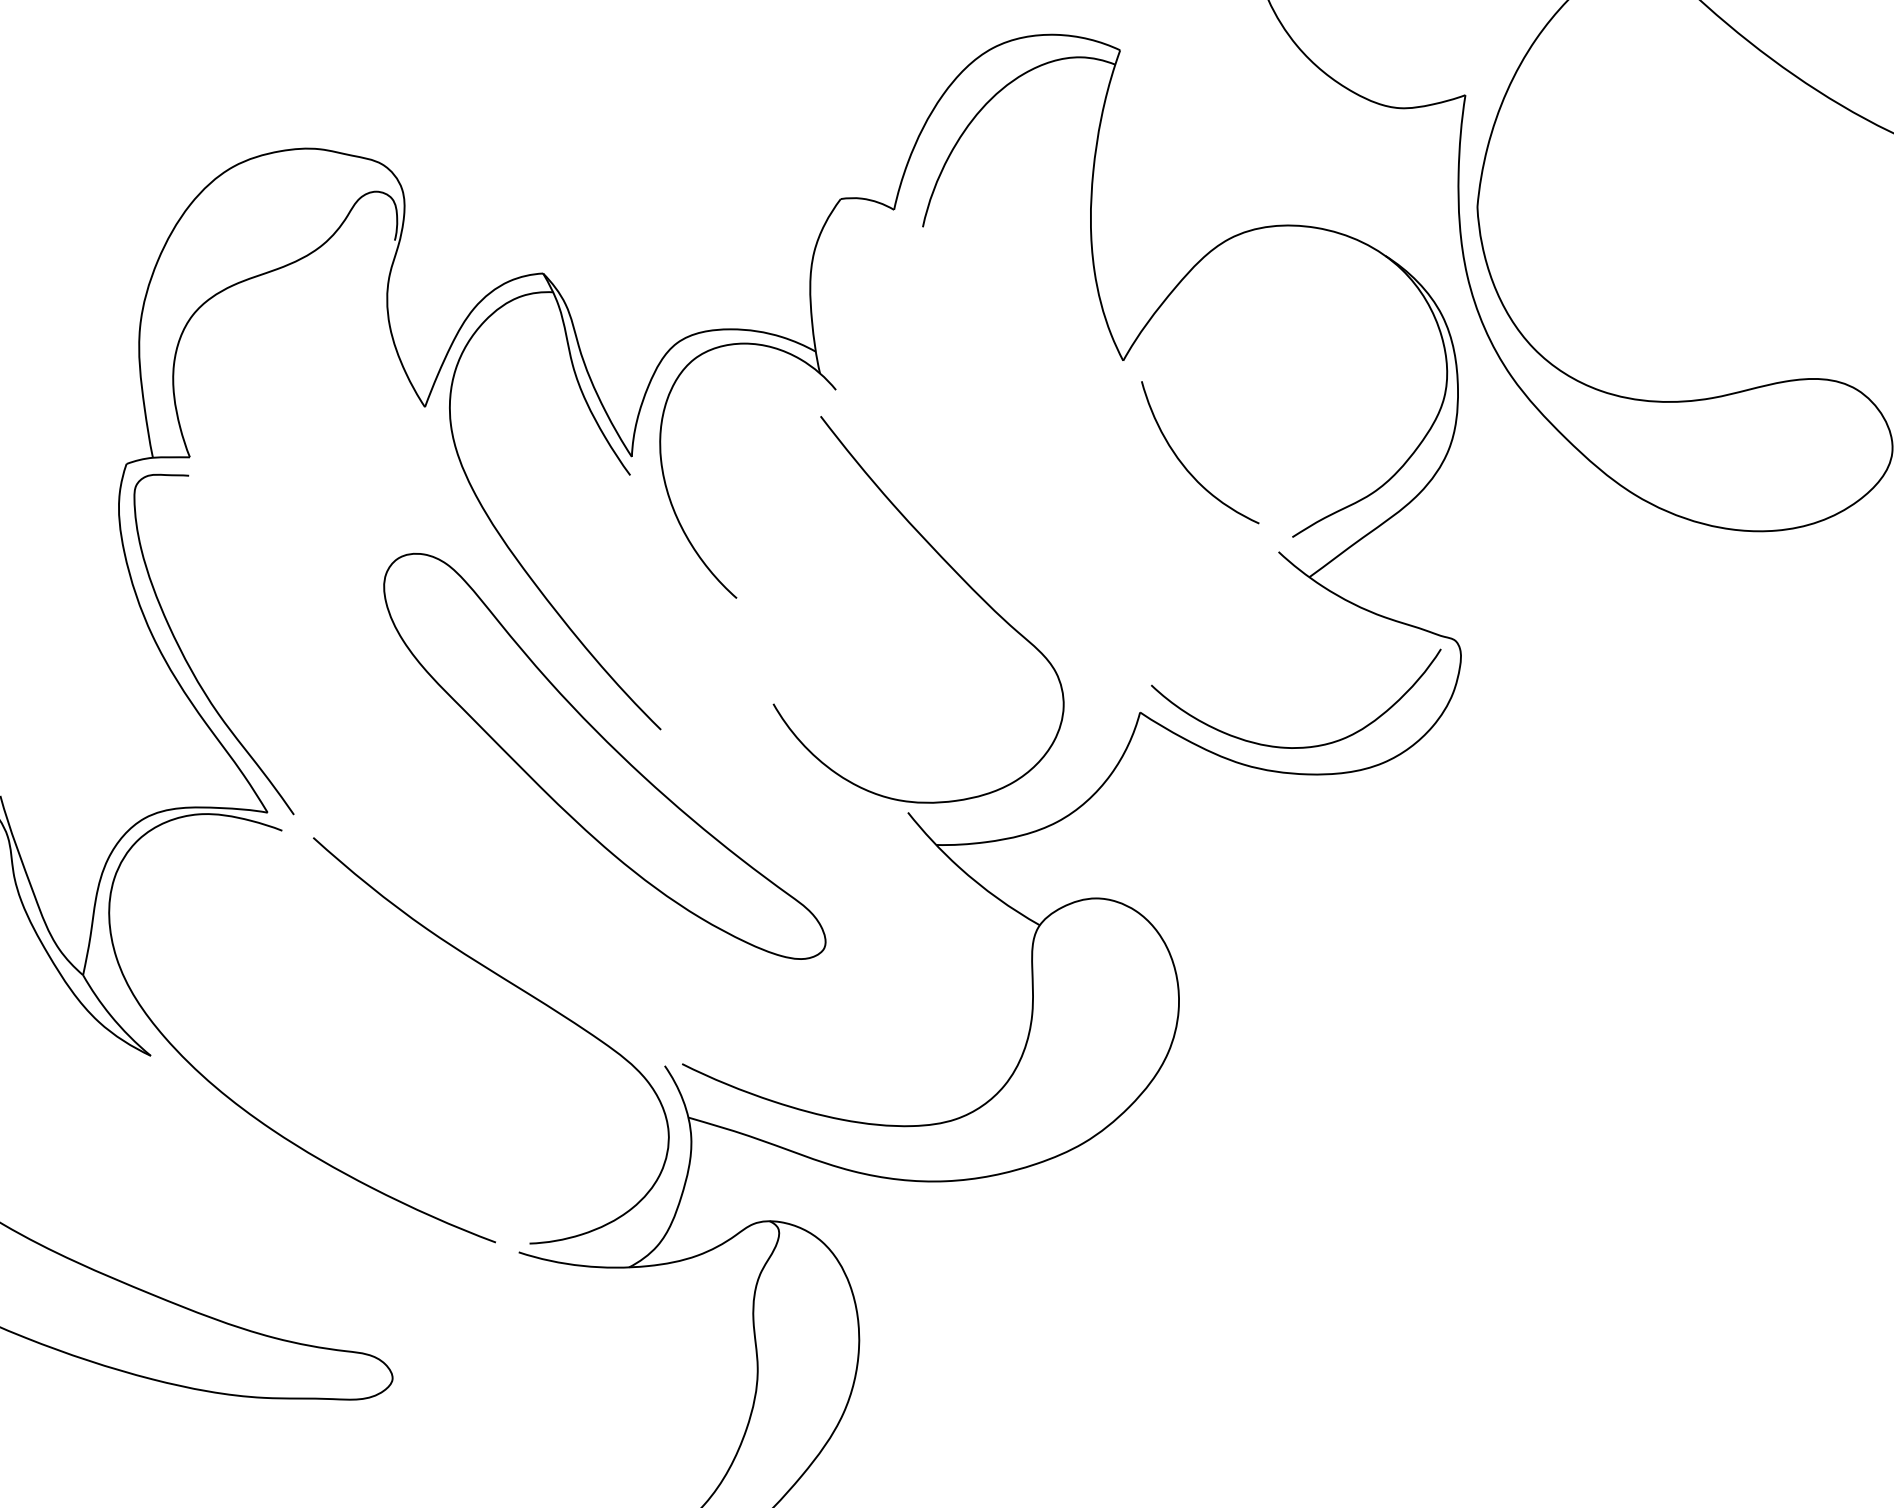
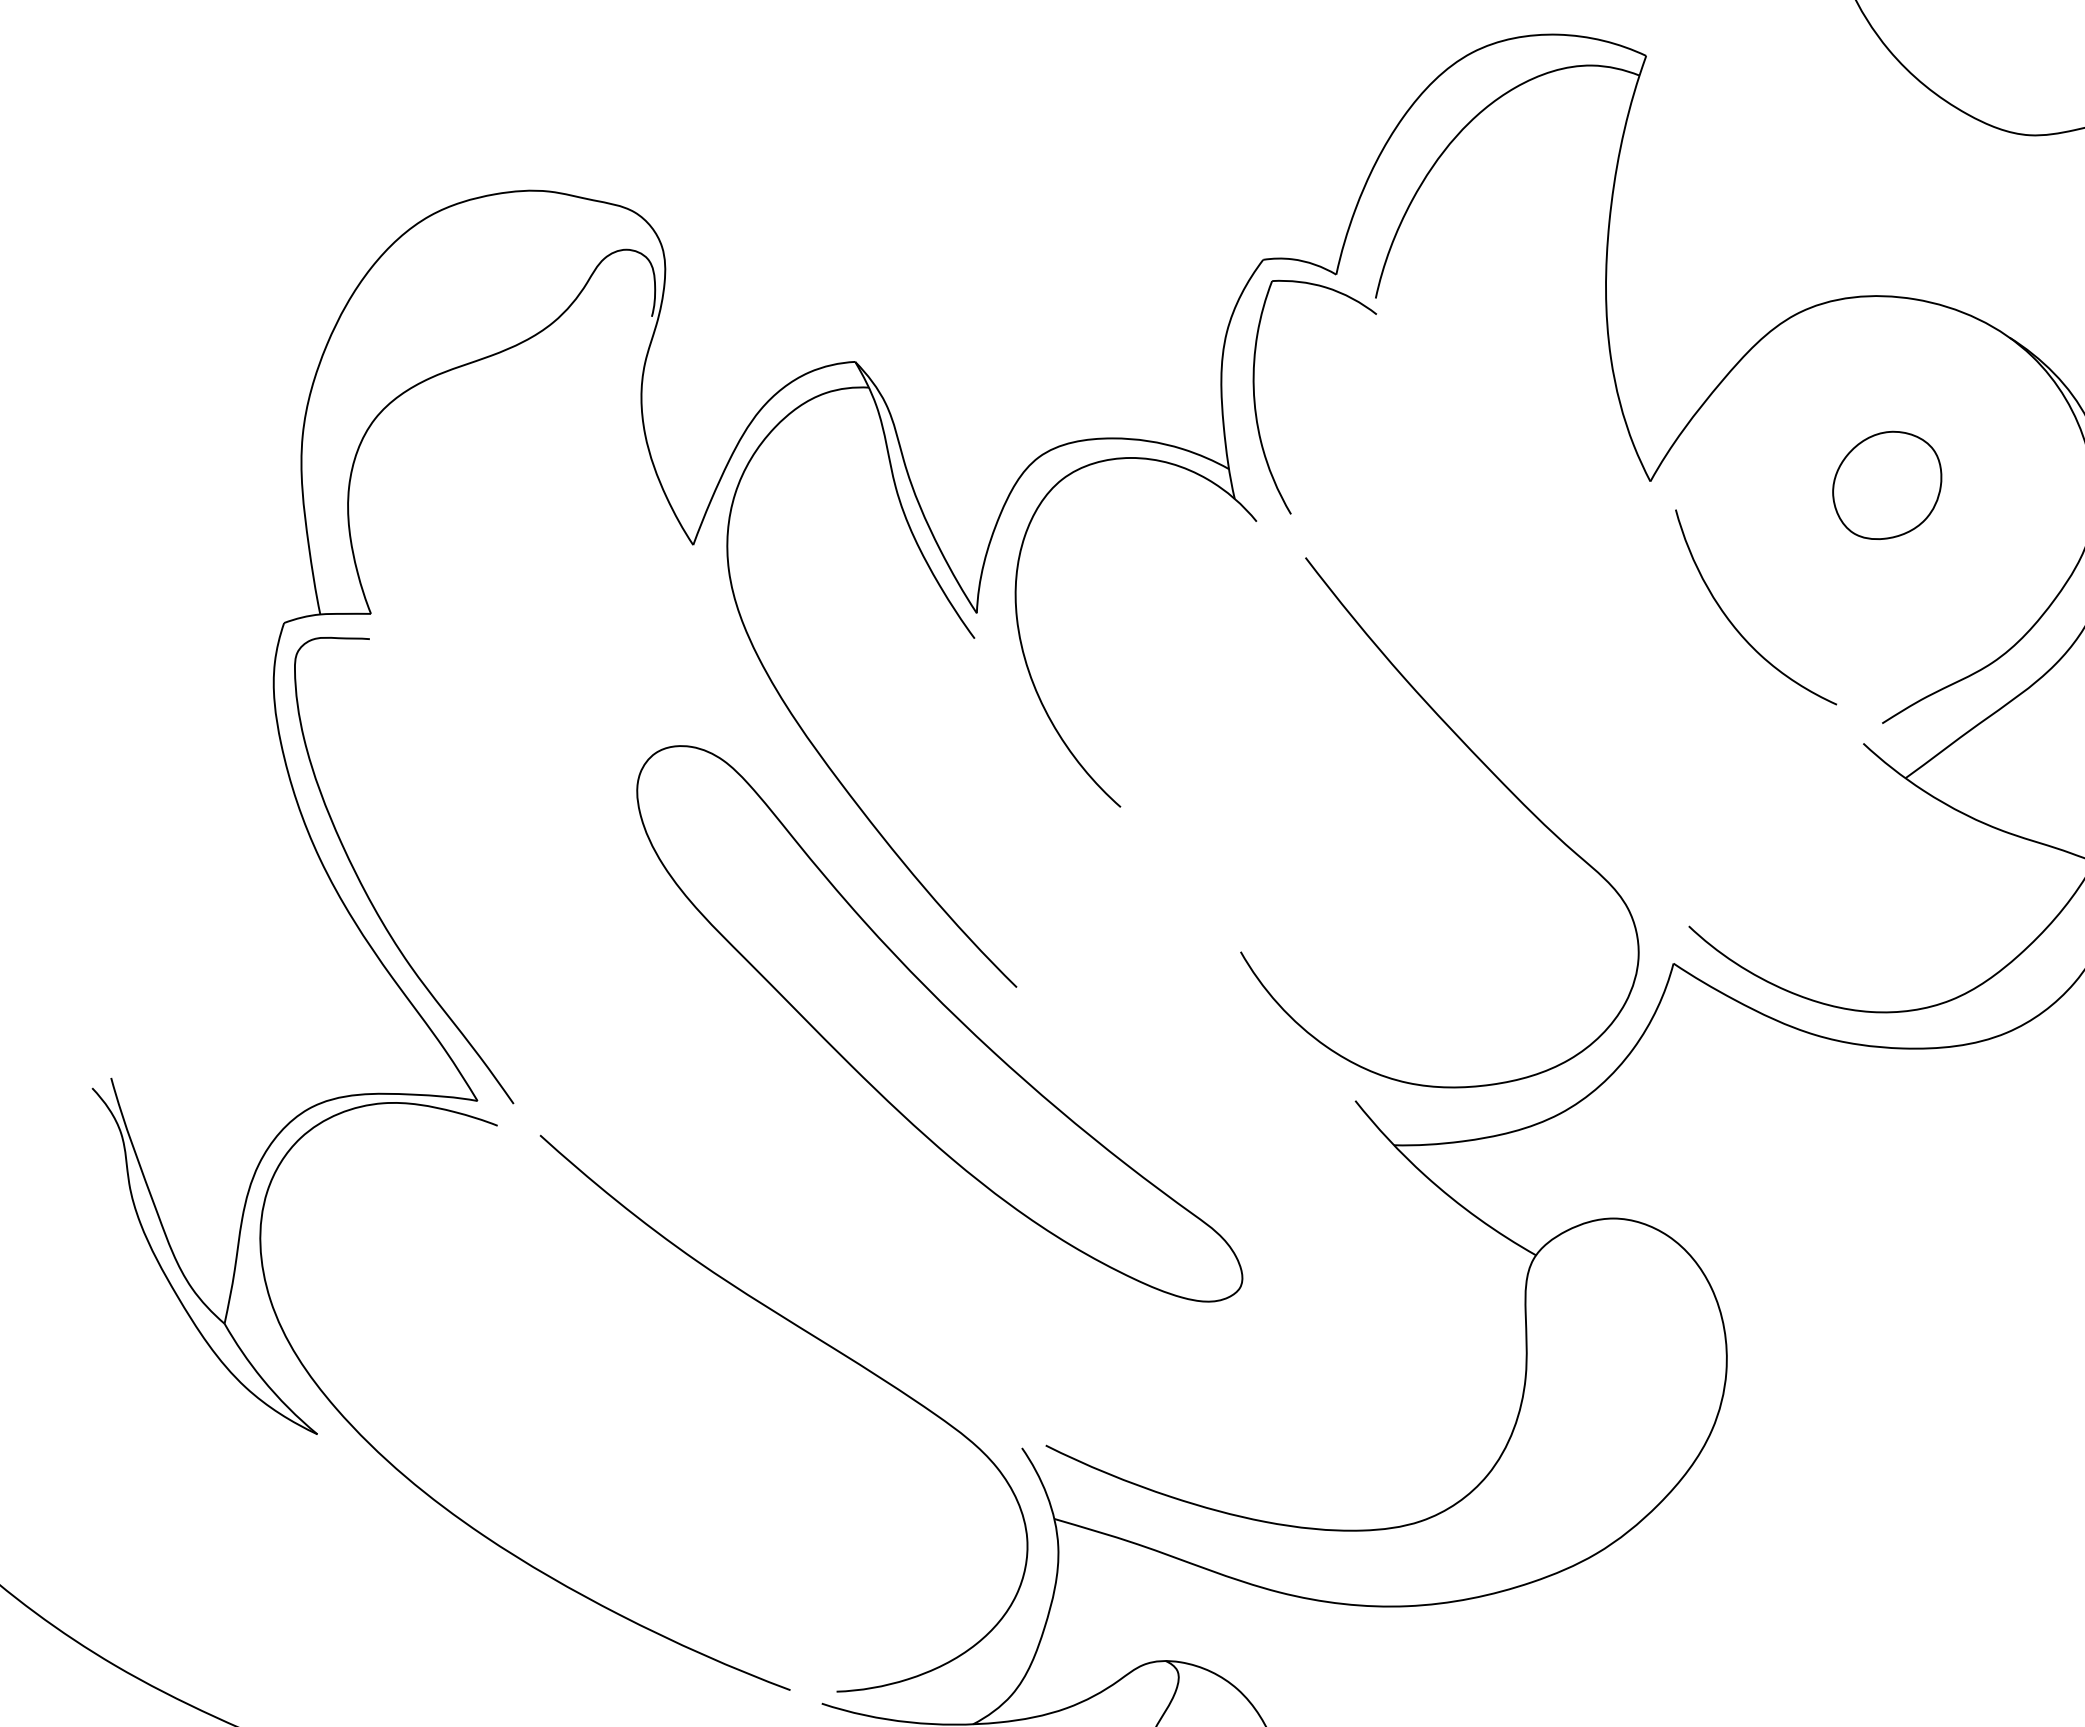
part: (835, 298) -> (1255, 396), added
part: (1295, 363) -> (1886, 485), added
curve: (958, 576) -> (1494, 777), moved

